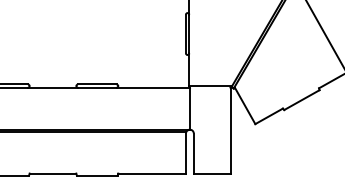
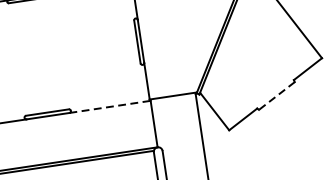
line: (153, 87) -> (110, 106), solid -> dashed
line: (301, 100) -> (276, 96), solid -> dashed

